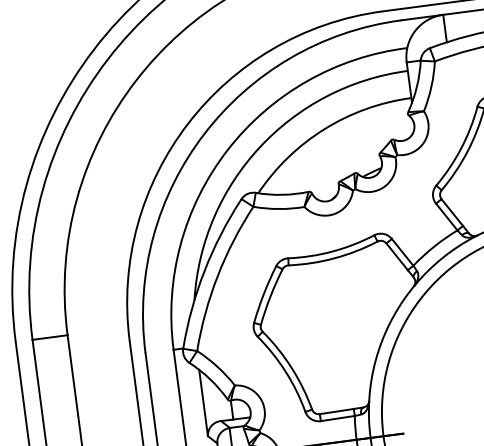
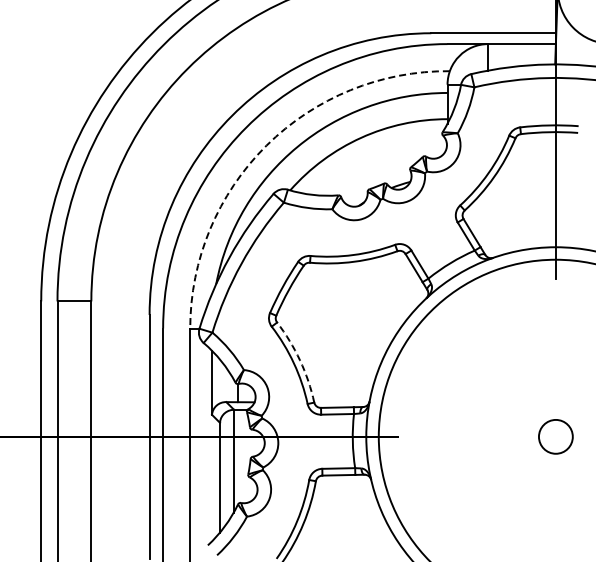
arc: (227, 149) -> (266, 145), solid -> dashed
arc: (292, 367) -> (300, 360), solid -> dashed

